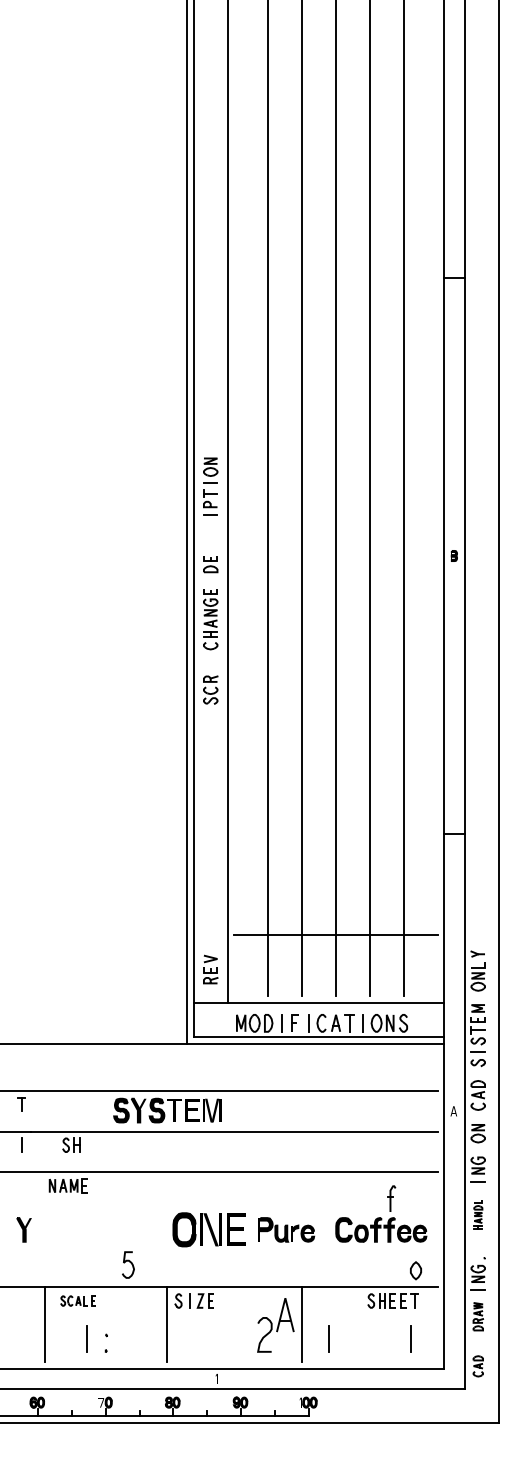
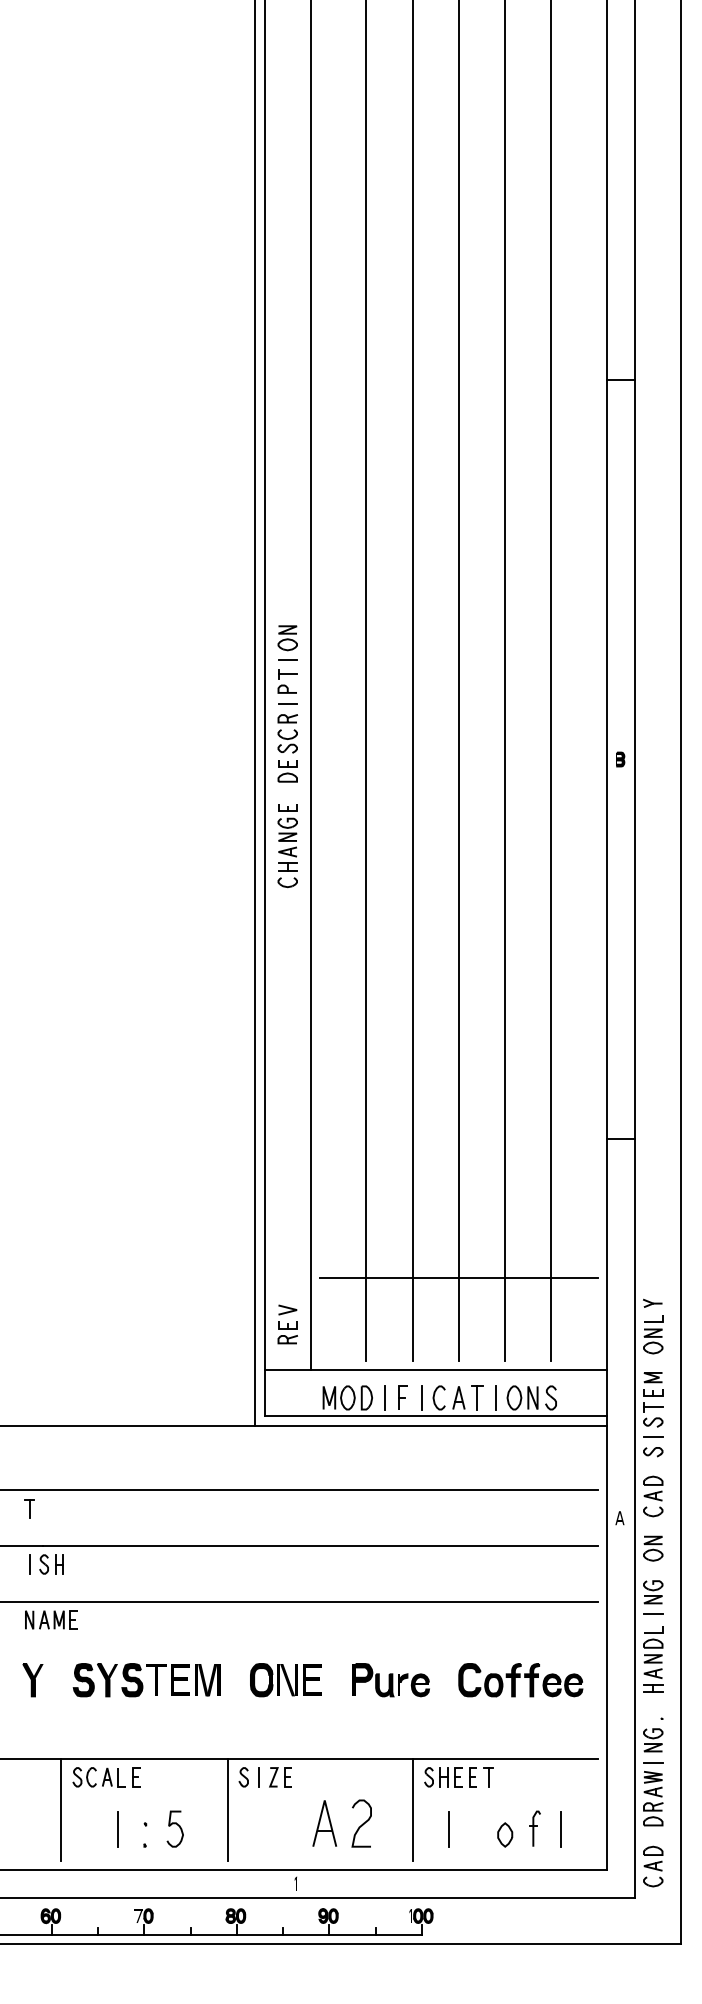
part: (210, 689) -> (287, 733), moved
part: (167, 1110) -> (146, 1680), moved
part: (71, 1145) -> (51, 1564), moved
part: (68, 1185) -> (51, 1619), moved
part: (391, 1198) -> (534, 1828), moved
part: (478, 1214) -> (653, 1659), size x1.67
part: (209, 1230) -> (285, 1680), size x0.71
curve: (127, 1261) -> (174, 1824), moved
part: (416, 1270) -> (505, 1834), moved
part: (78, 1301) -> (106, 1777), size x1.43
part: (392, 1301) -> (458, 1777), moved
part: (285, 1315) -> (324, 1823), moved
part: (478, 1316) -> (653, 1798), size x1.43
part: (478, 1366) -> (653, 1866), size x1.43

